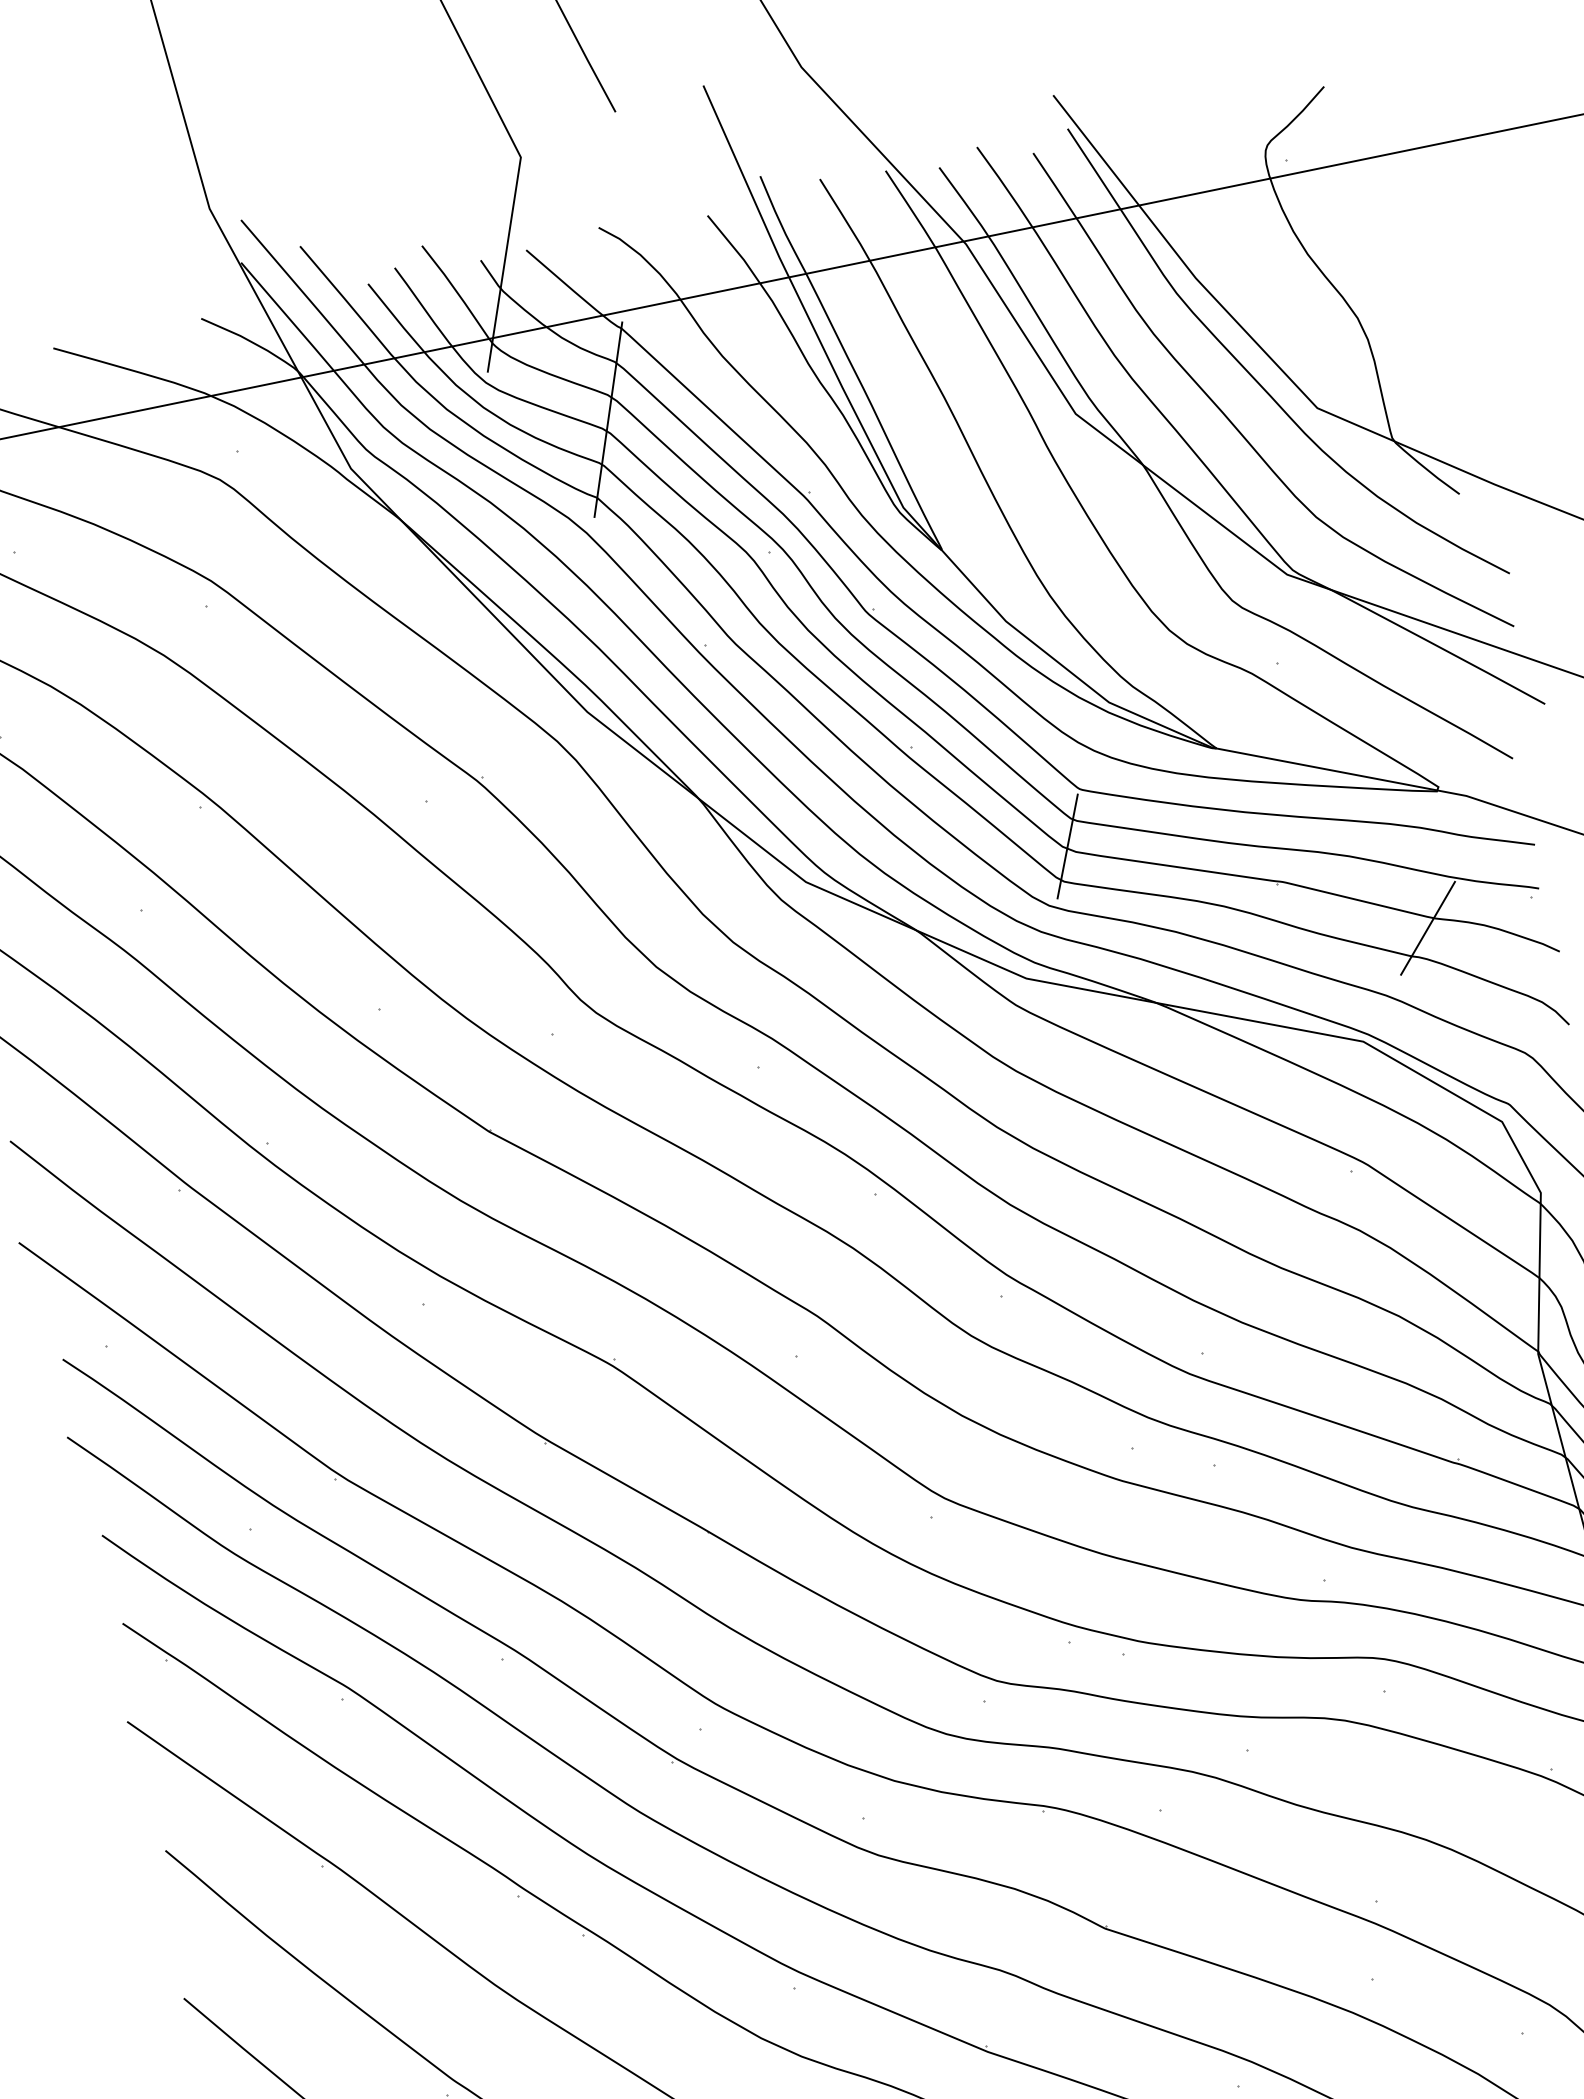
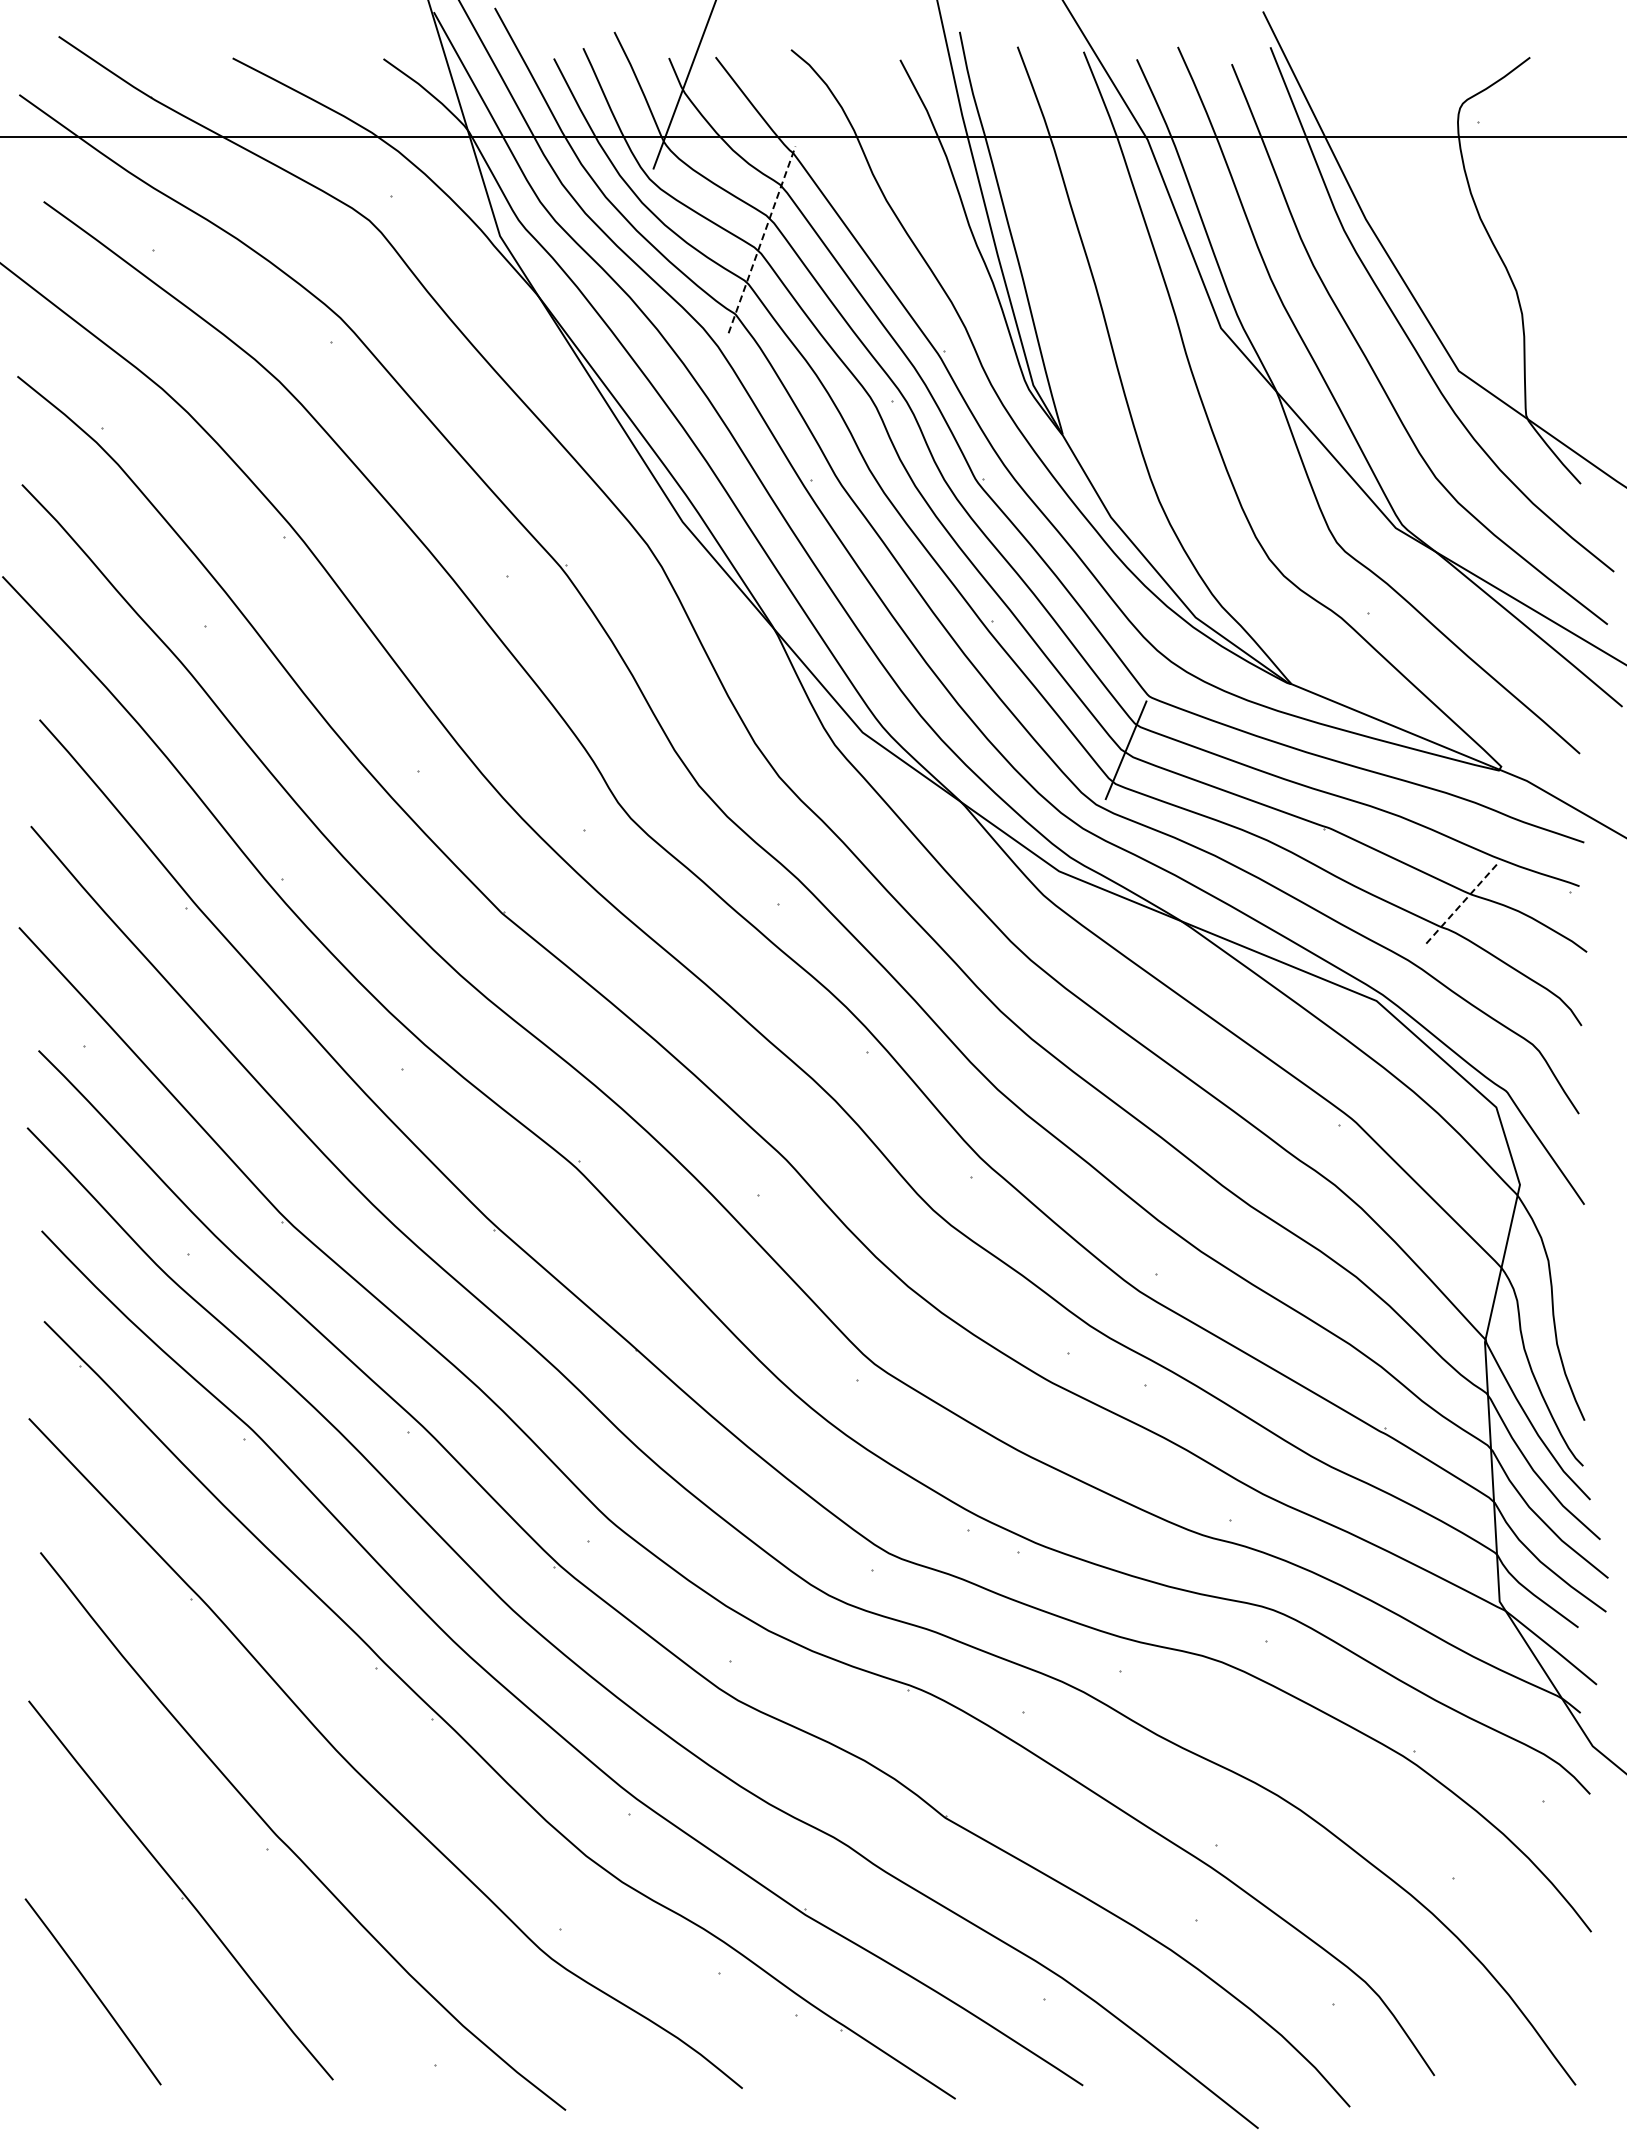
line: (608, 419) -> (762, 239), solid -> dashed
line: (1427, 927) -> (1462, 902), solid -> dashed

